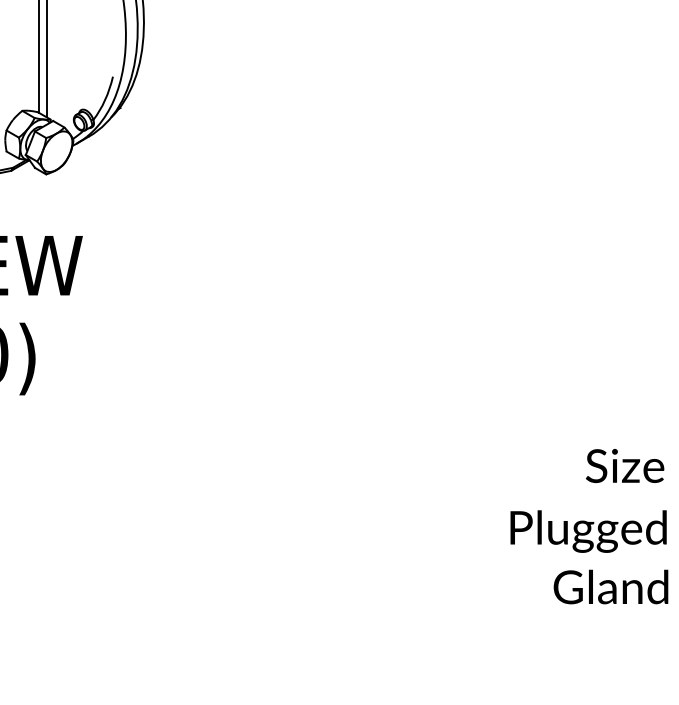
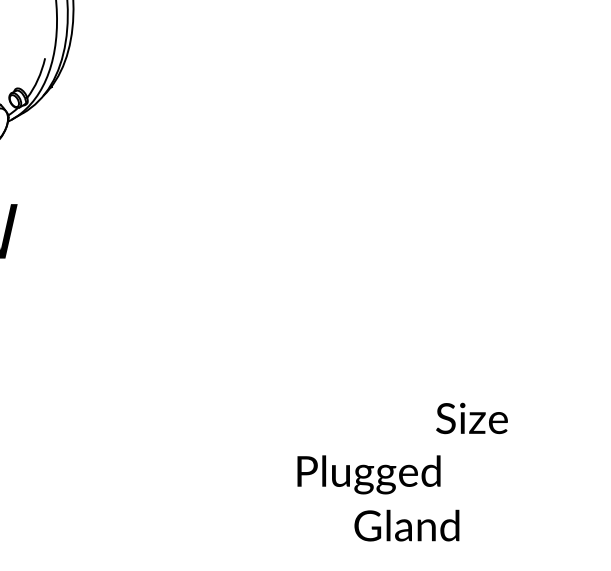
text: (625, 465) -> (472, 418), moved
text: (588, 531) -> (368, 474), moved
text: (610, 586) -> (406, 525), moved

